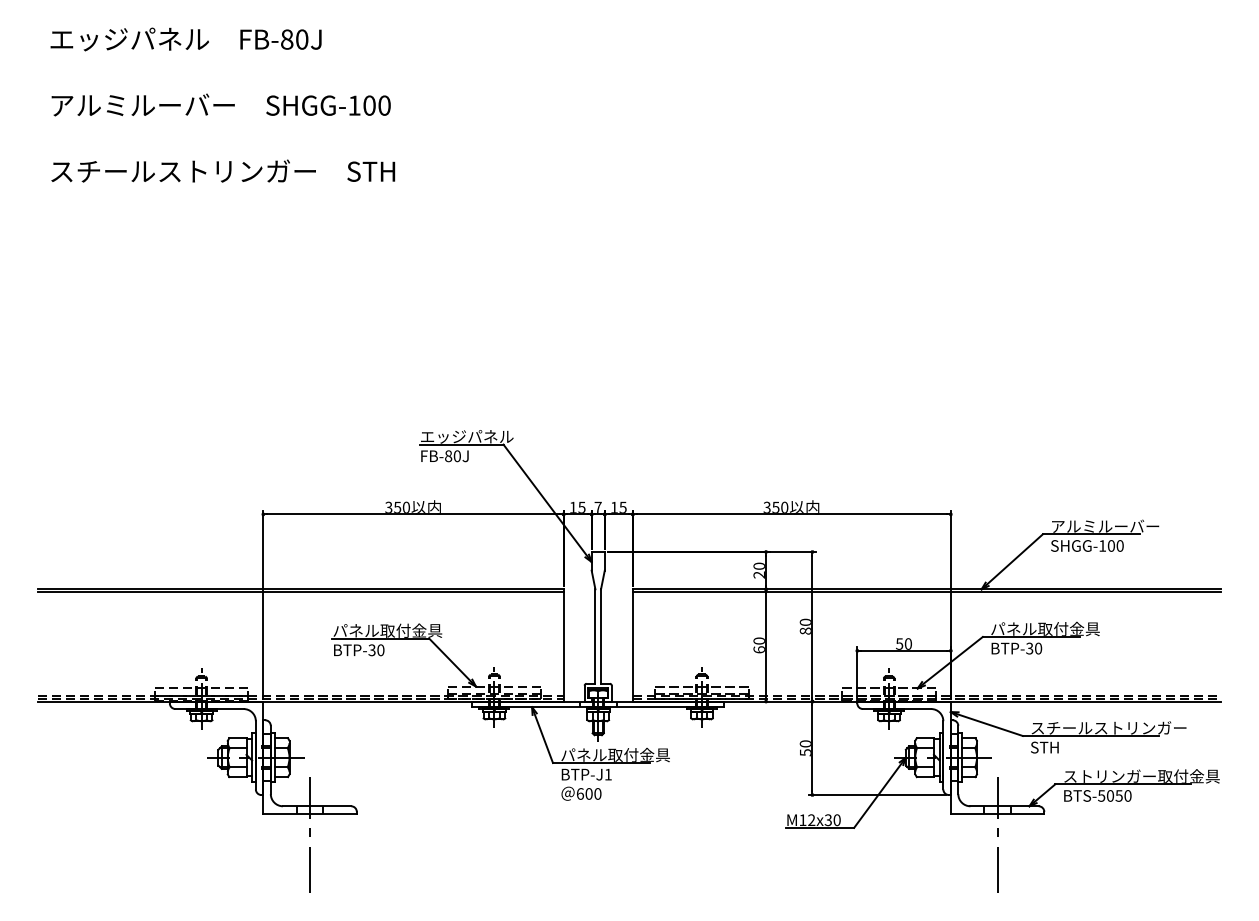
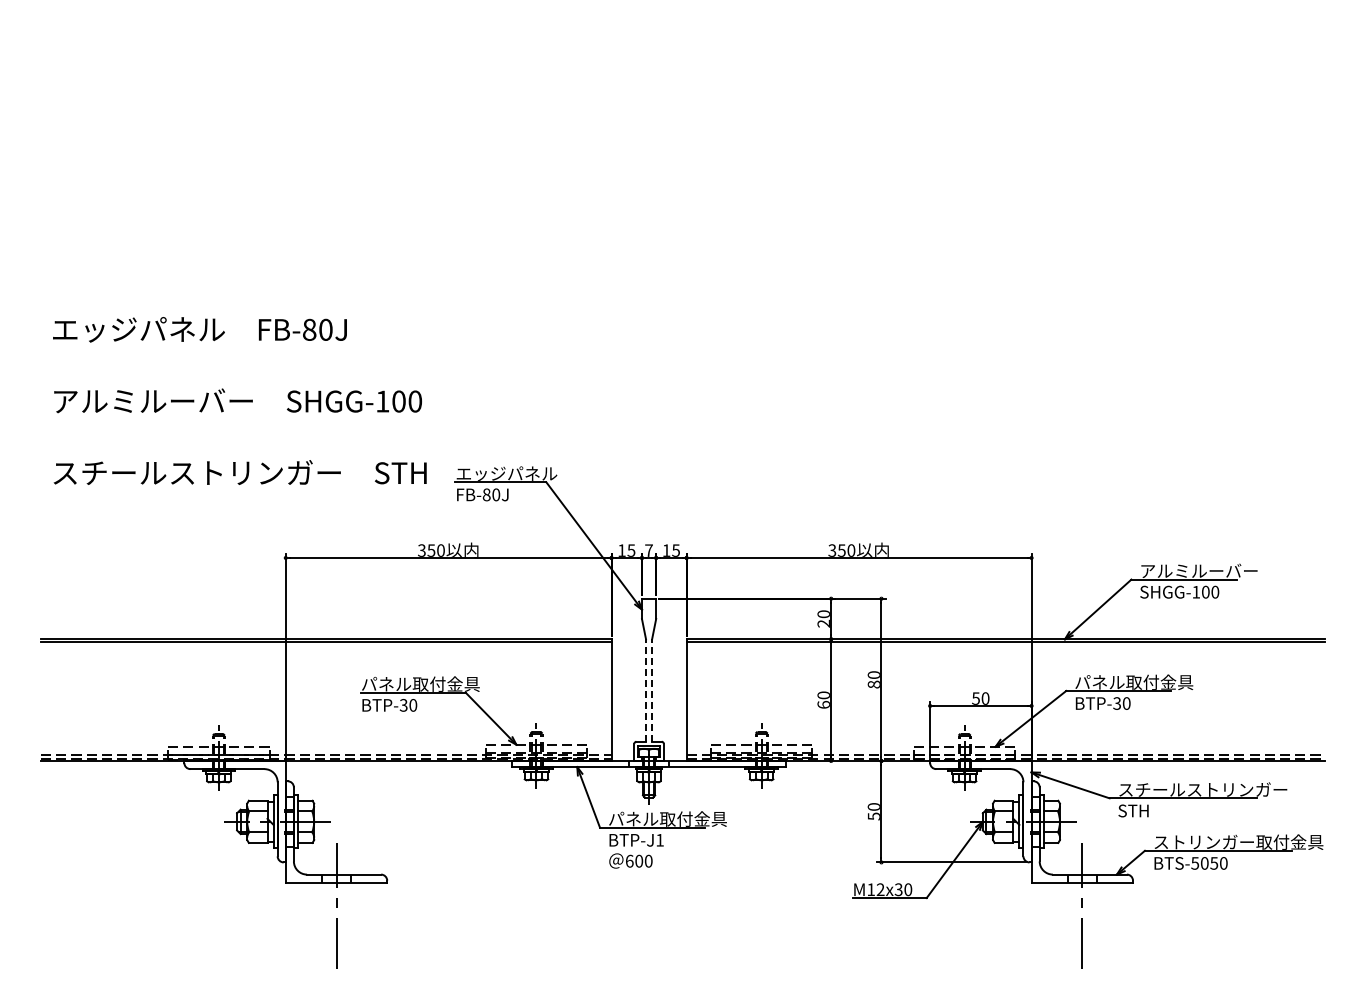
text: (222, 104) -> (239, 400), moved
line: (595, 636) -> (646, 690), solid -> dashed
line: (601, 636) -> (652, 690), solid -> dashed

